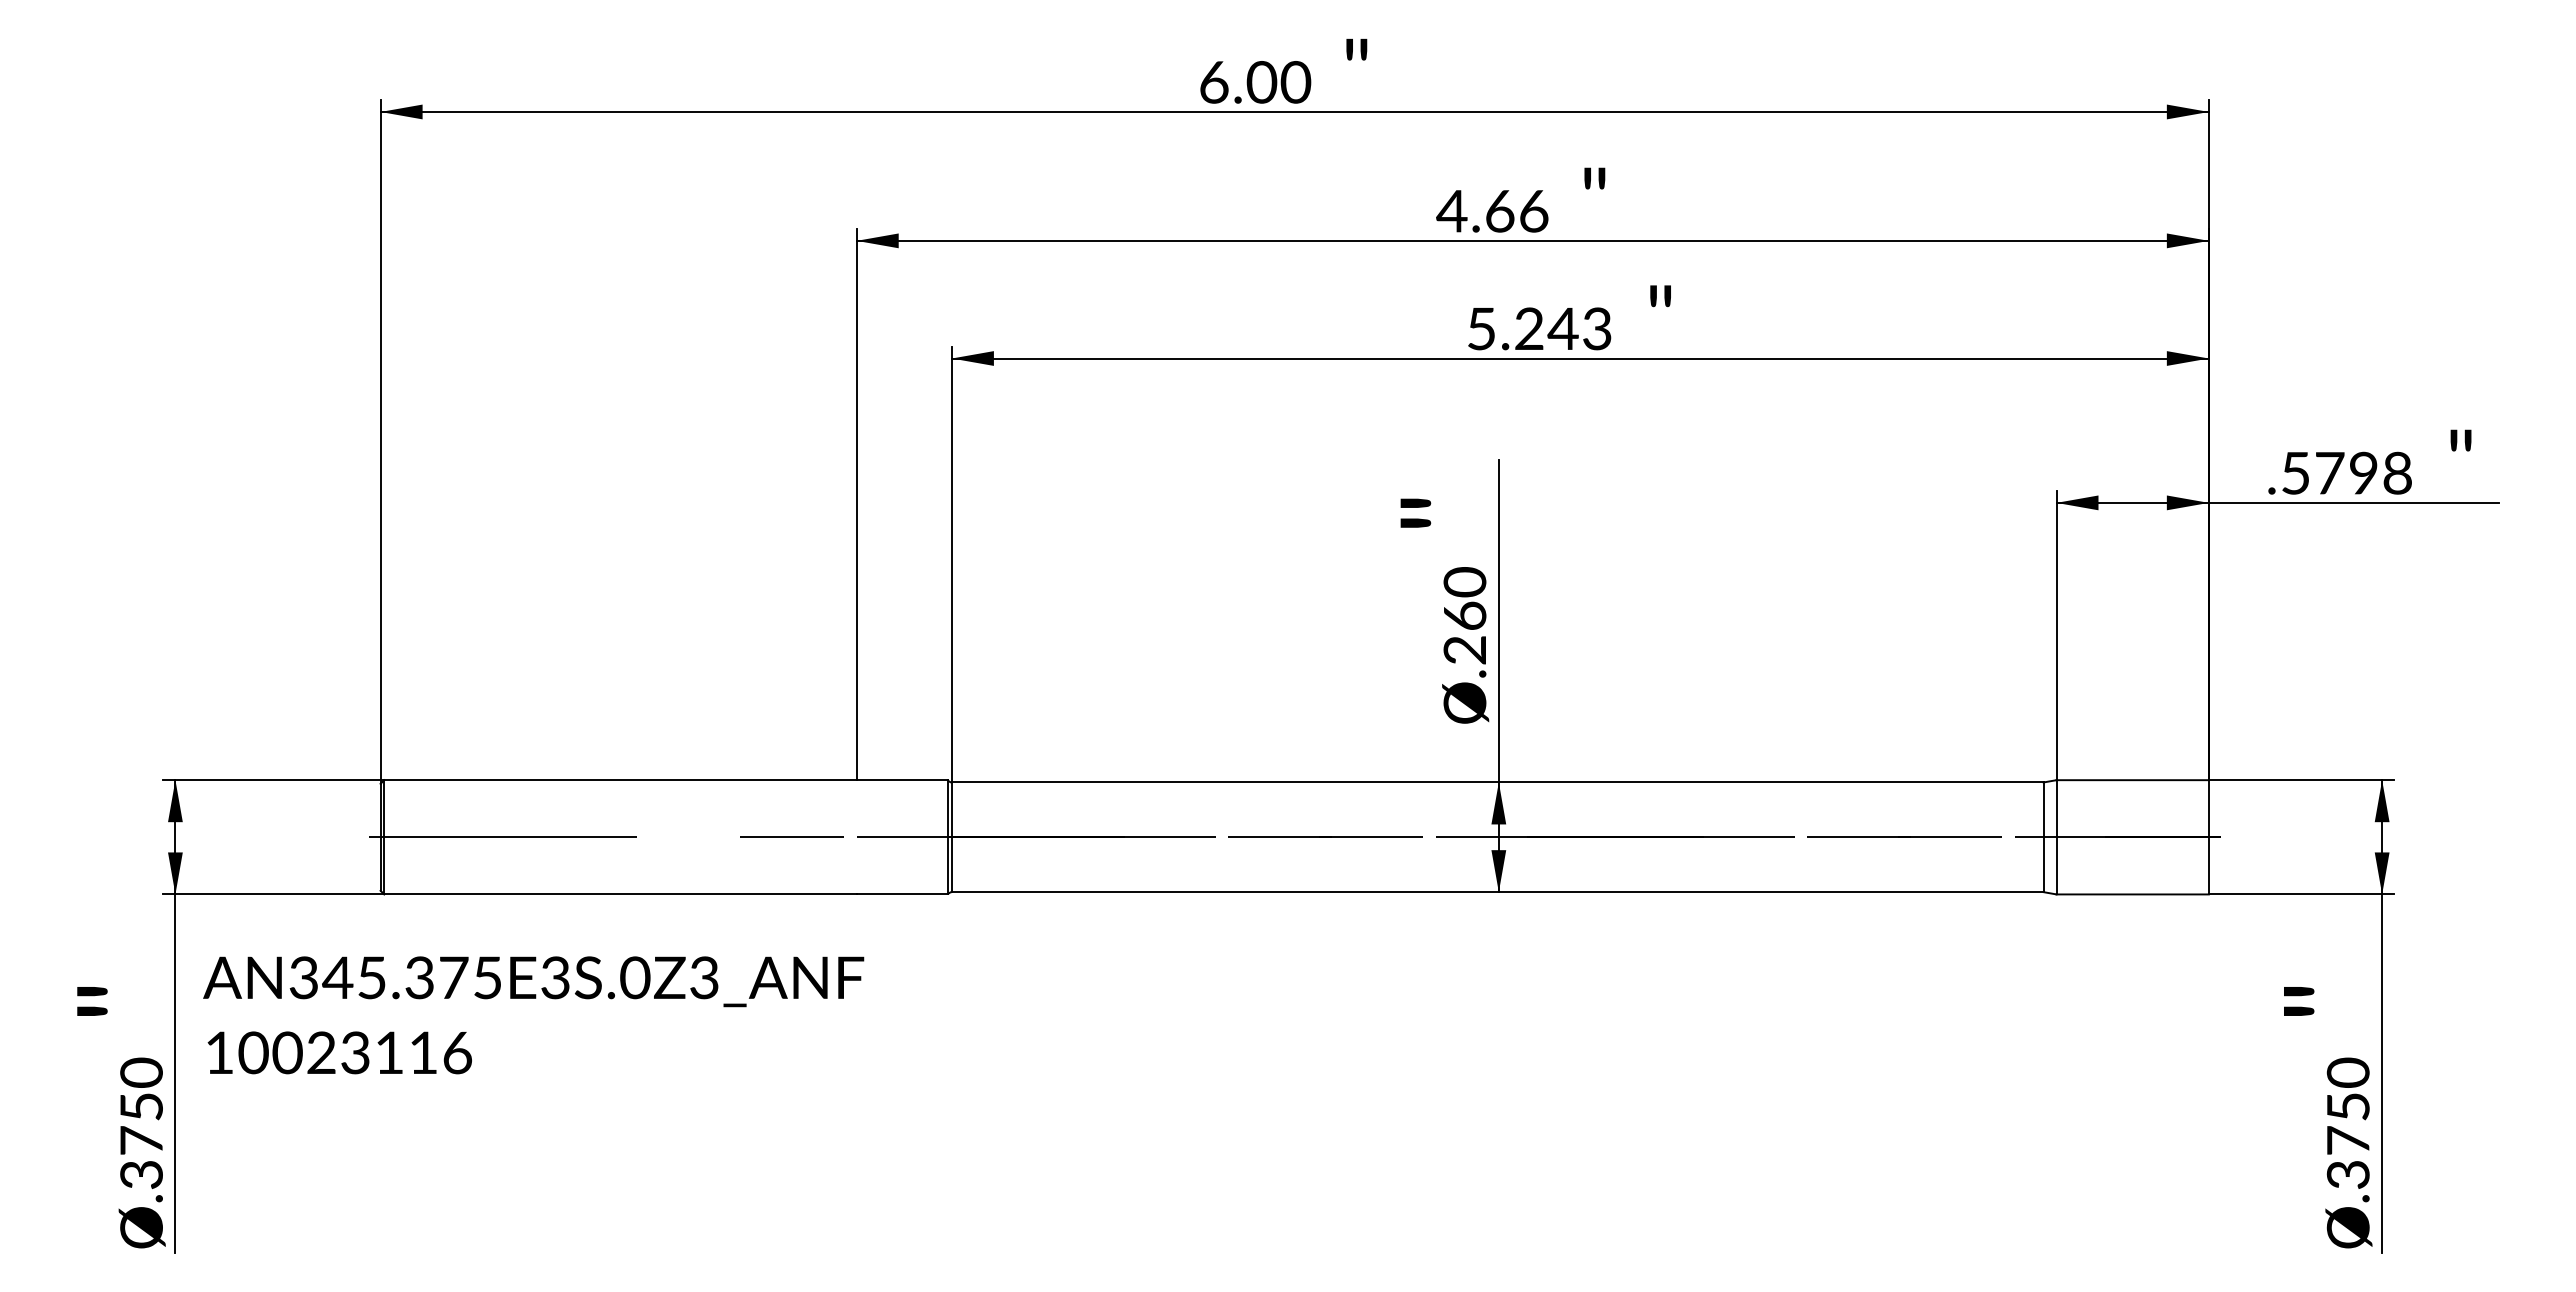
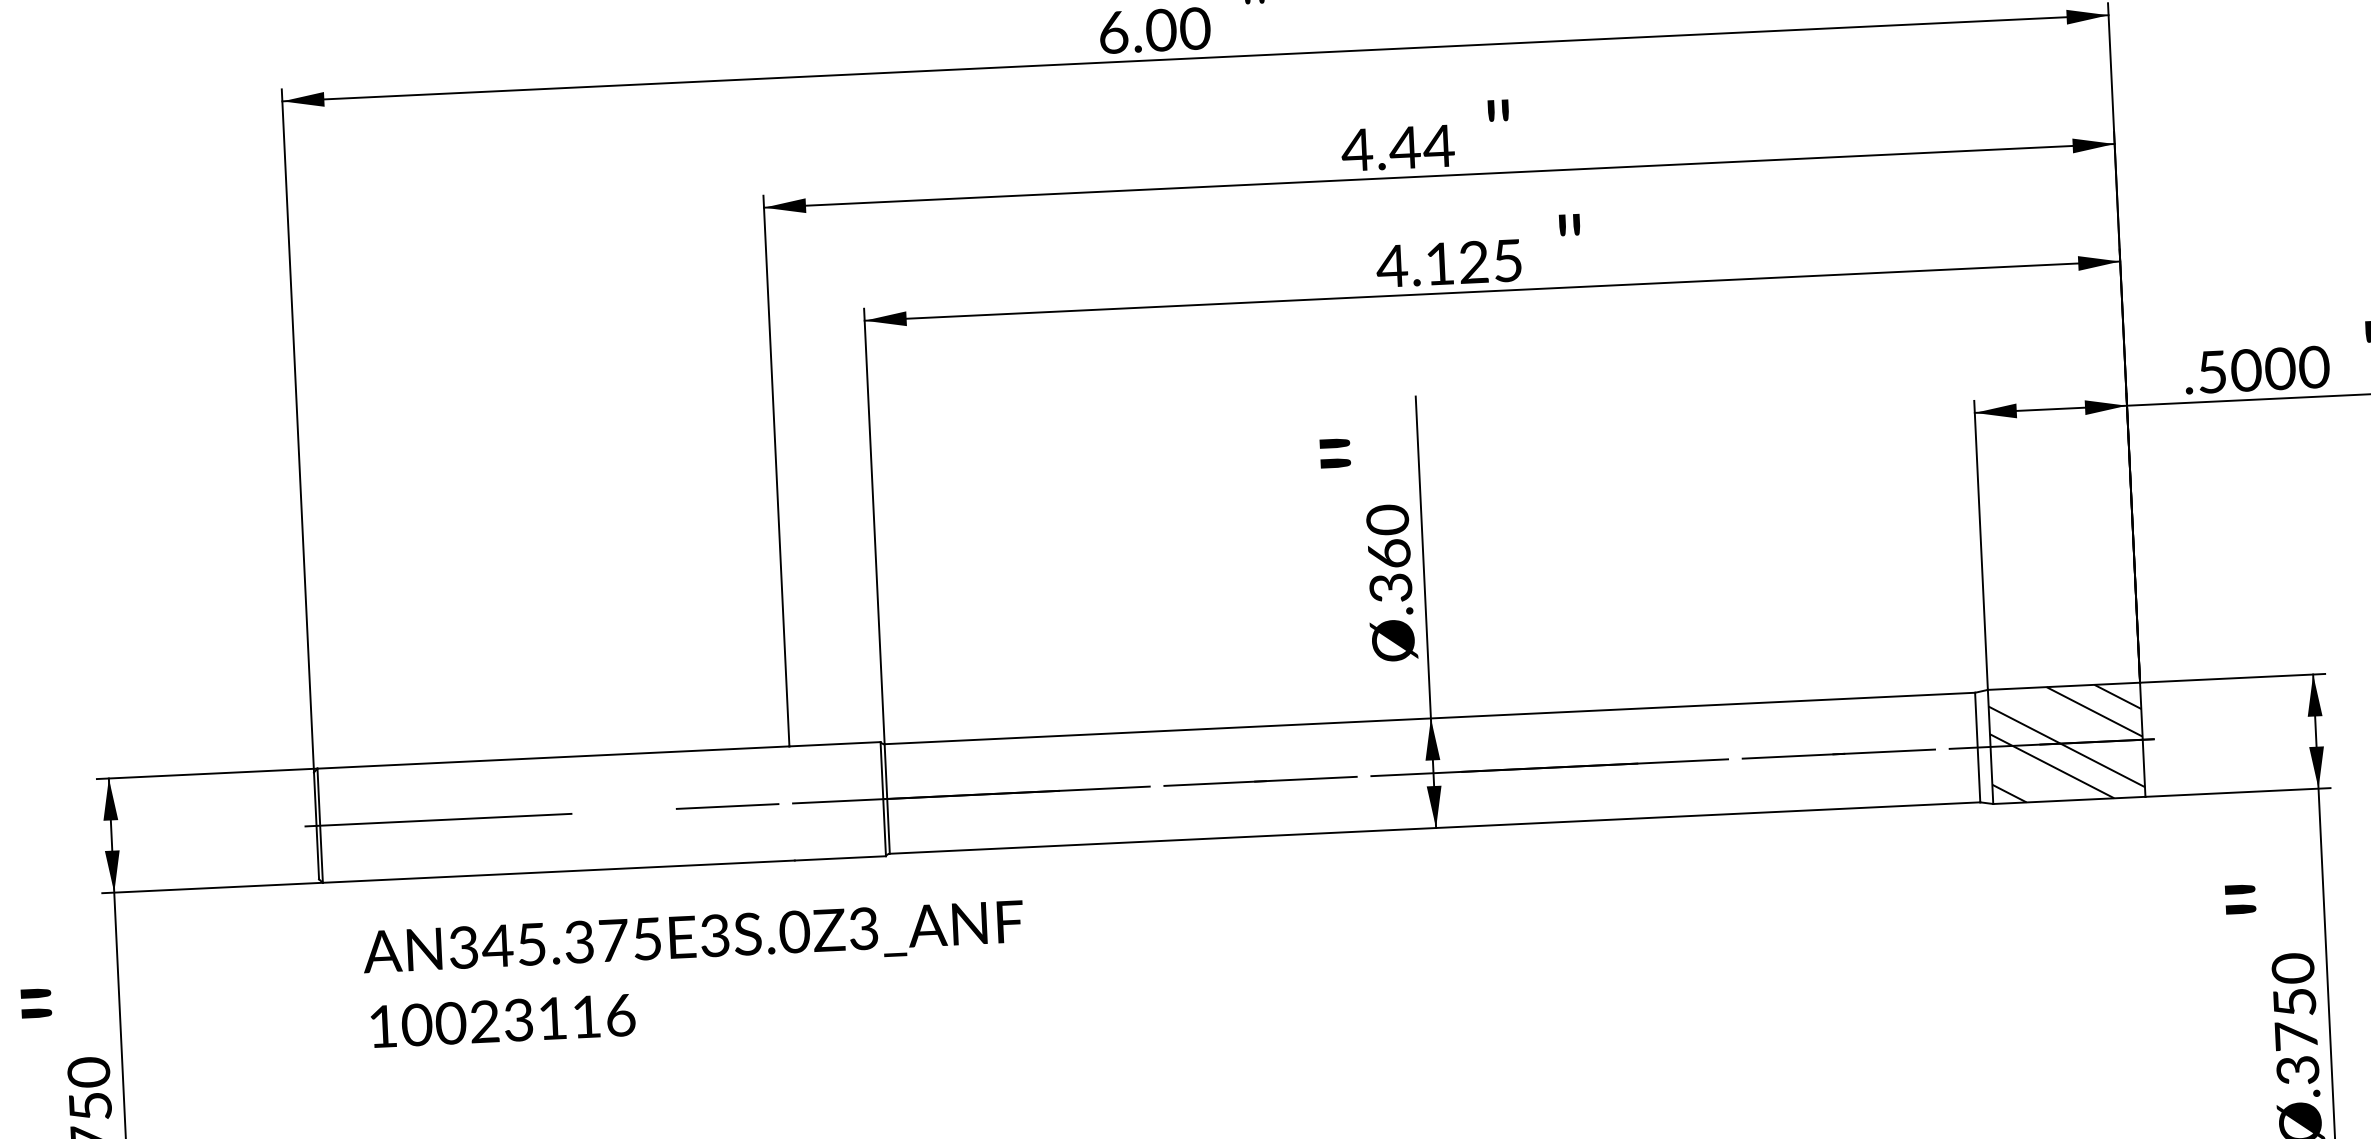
text: (1516, 211) -> (1421, 147), 4.66 -> 4.44
text: (1538, 328) -> (1449, 263), 5.243 -> 4.125
text: (2363, 472) -> (2280, 368), .5798 -> .5000
text: (1465, 650) -> (1391, 588), .260 -> .360
hatch: (2132, 837) -> (2066, 743), added
text: (533, 1015) -> (694, 974), moved

